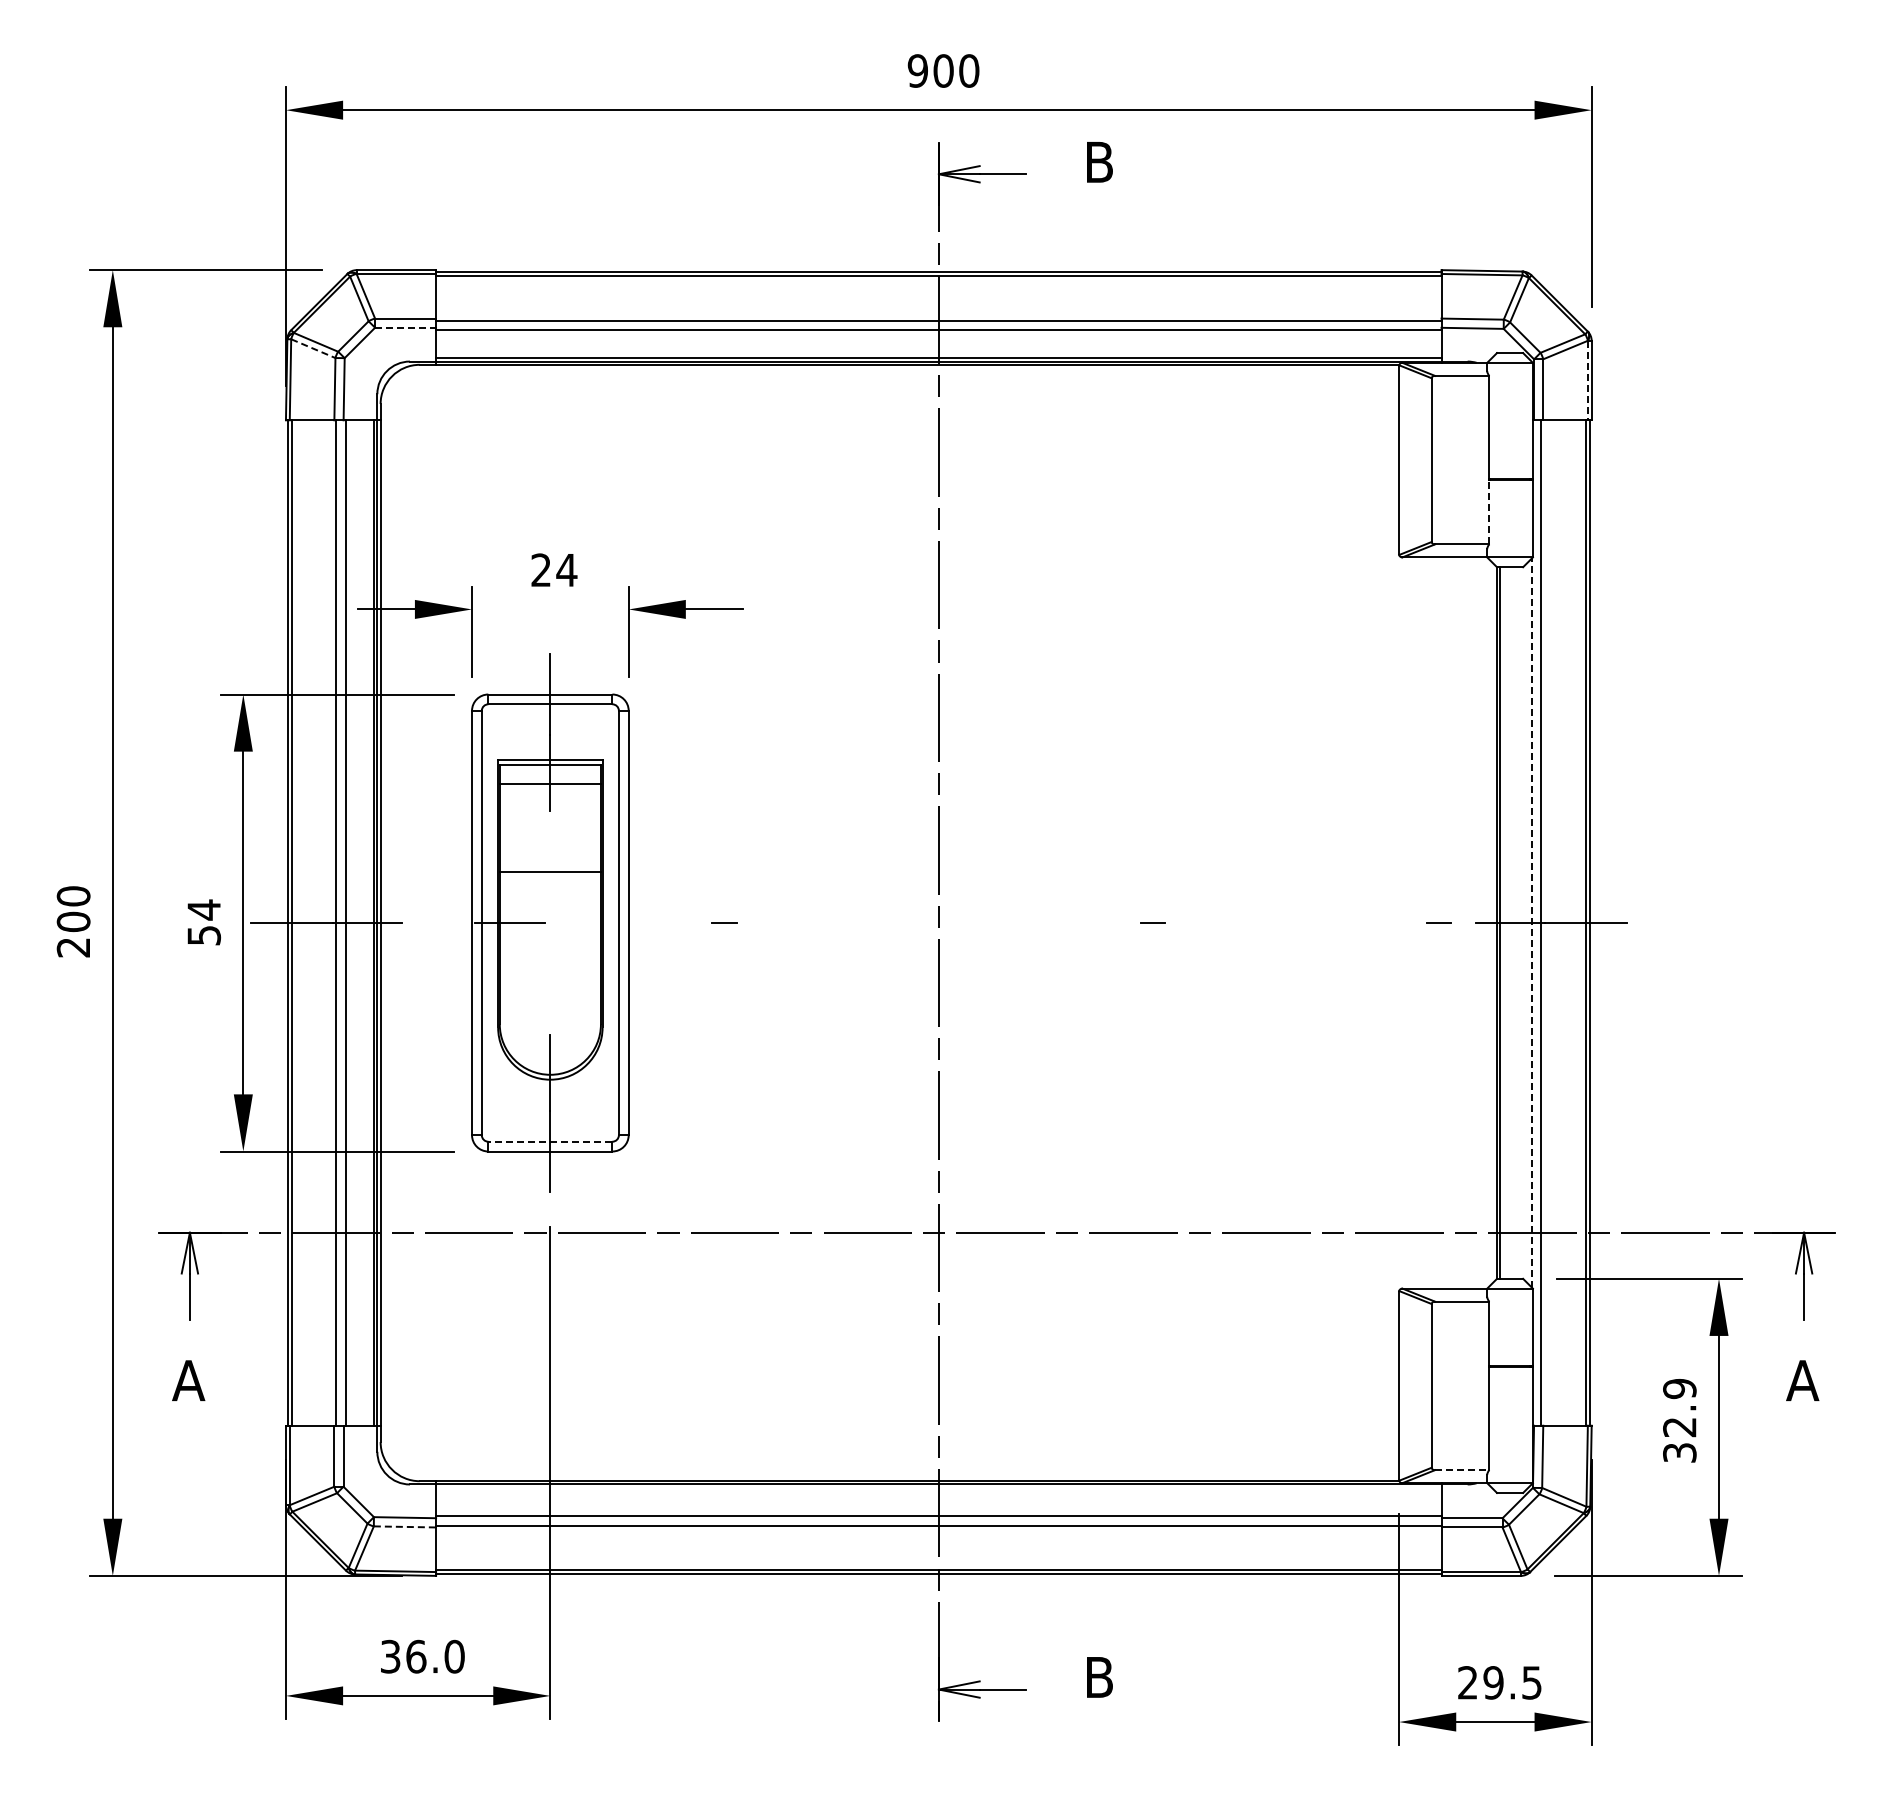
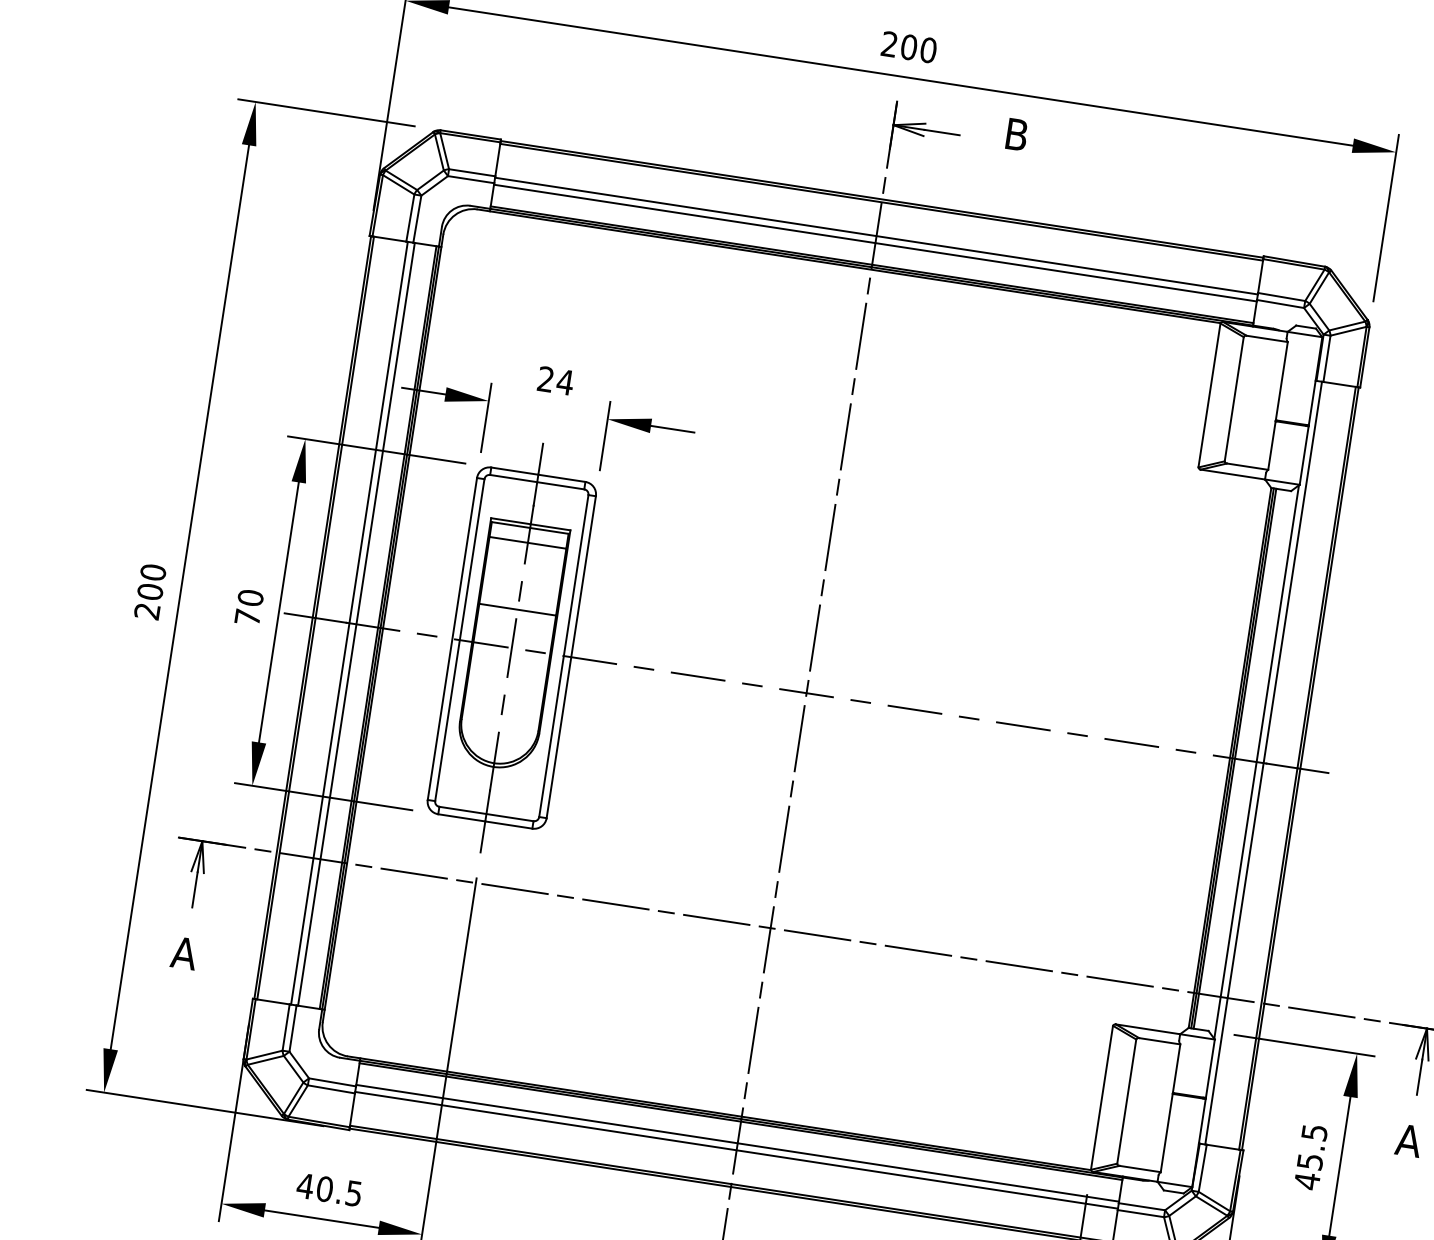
text: (917, 70) -> (889, 43), 900 -> 200
line: (406, 327) -> (471, 179), dashed -> solid
line: (313, 348) -> (398, 184), dashed -> solid
line: (1587, 380) -> (1361, 356), dashed -> solid
line: (1489, 512) -> (1271, 445), dashed -> solid
line: (550, 847) -> (520, 590), added
text: (204, 922) -> (249, 607), 54 -> 70
line: (550, 922) -> (512, 647), added
line: (1503, 922) -> (1235, 758), added
line: (438, 923) -> (426, 635), added
line: (581, 923) -> (535, 652), added
line: (652, 923) -> (589, 660), added
line: (795, 923) -> (697, 676), added
line: (867, 923) -> (752, 685), added
line: (938, 923) -> (806, 693), added
line: (1010, 923) -> (860, 701), added
line: (1081, 923) -> (914, 710), added
line: (1224, 923) -> (1023, 726), added
line: (1295, 923) -> (1077, 734), added
line: (1367, 923) -> (1131, 743), added
line: (1532, 923) -> (1256, 762), dashed -> solid
line: (550, 997) -> (503, 704), added
line: (549, 1141) -> (485, 813), dashed -> solid
text: (1679, 1420) -> (1310, 1156), 32.9 -> 45.5
line: (1462, 1470) -> (1140, 1169), dashed -> solid
line: (938, 1487) -> (740, 1121), added
line: (405, 1526) -> (331, 1089), dashed -> solid
text: (421, 1656) -> (328, 1189), 36.0 -> 40.5

